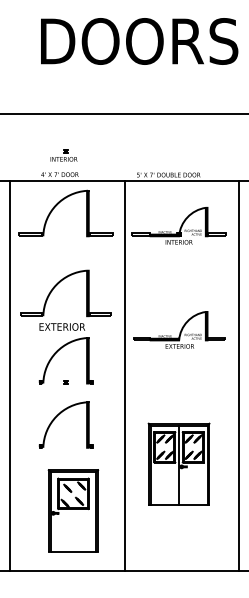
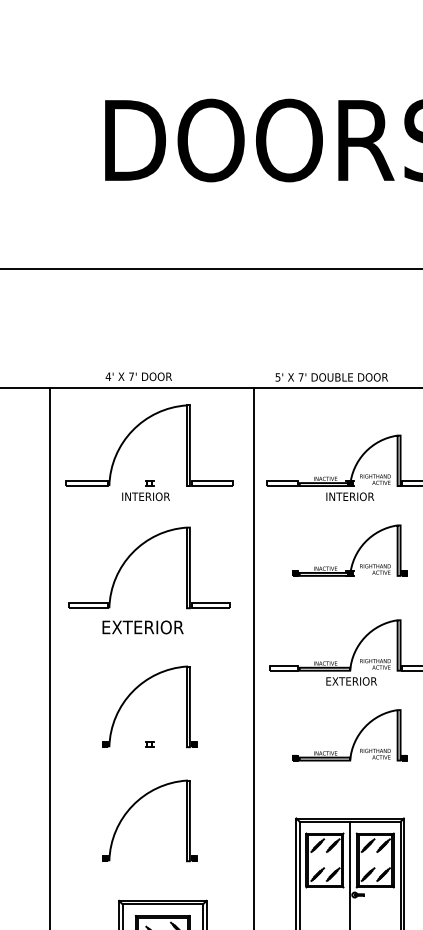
part: (63, 155) -> (145, 489), moved
part: (178, 272) -> (349, 550), added
part: (52, 291) -> (125, 564), moved
part: (178, 376) -> (349, 734), added

